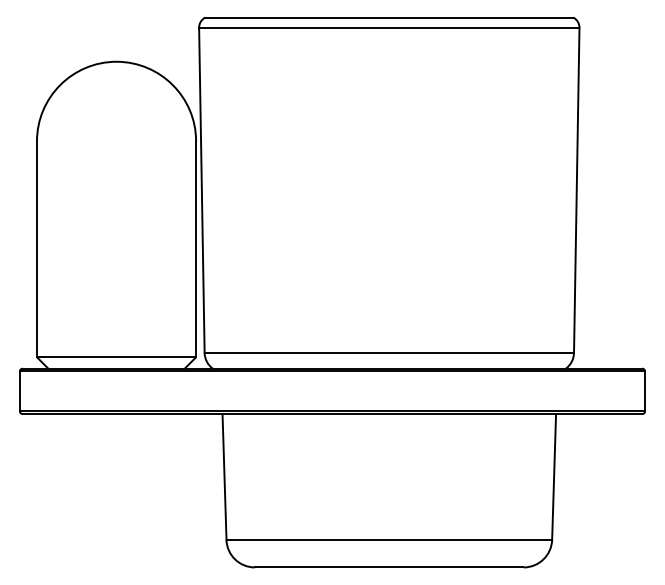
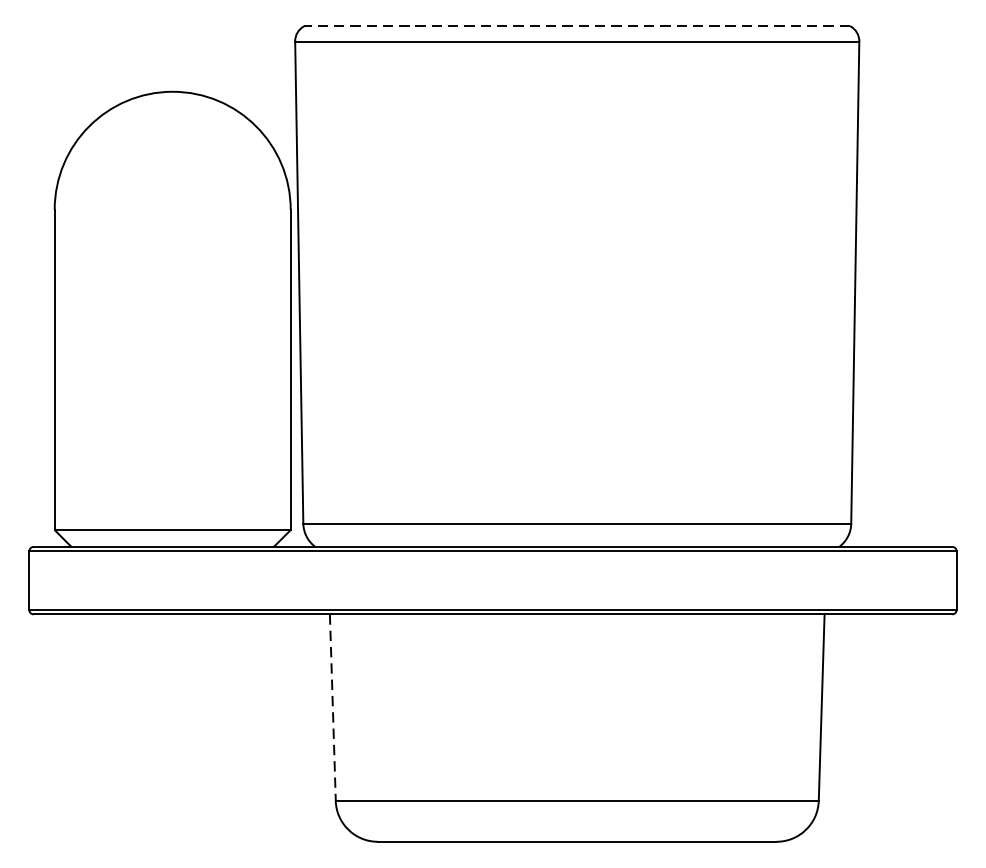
line: (389, 17) -> (577, 26), solid -> dashed
line: (224, 477) -> (332, 708), solid -> dashed

